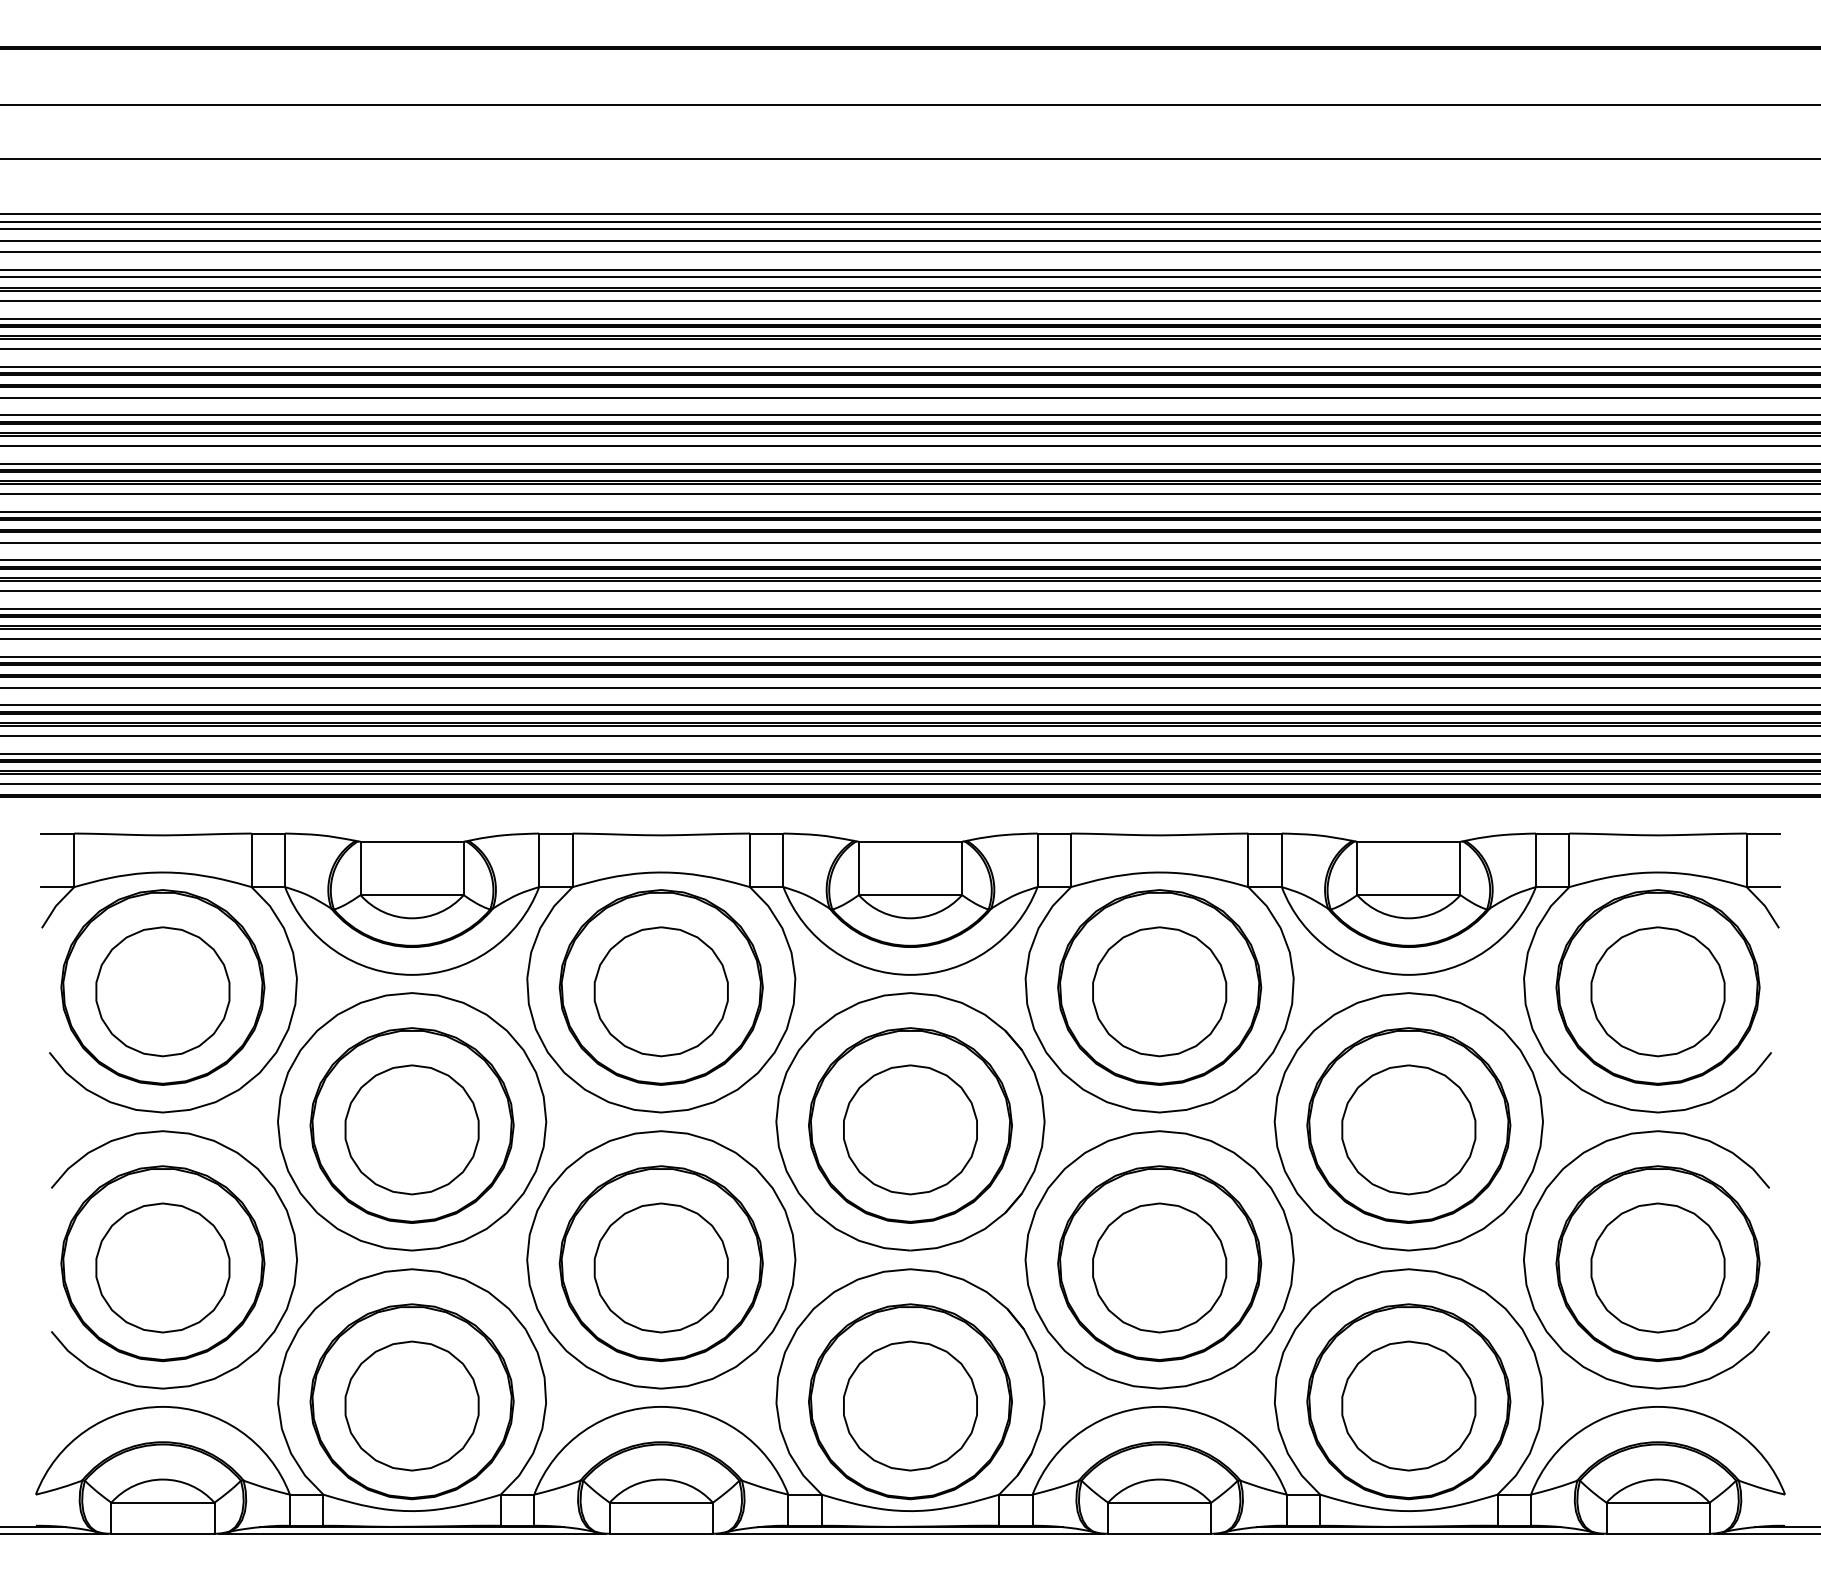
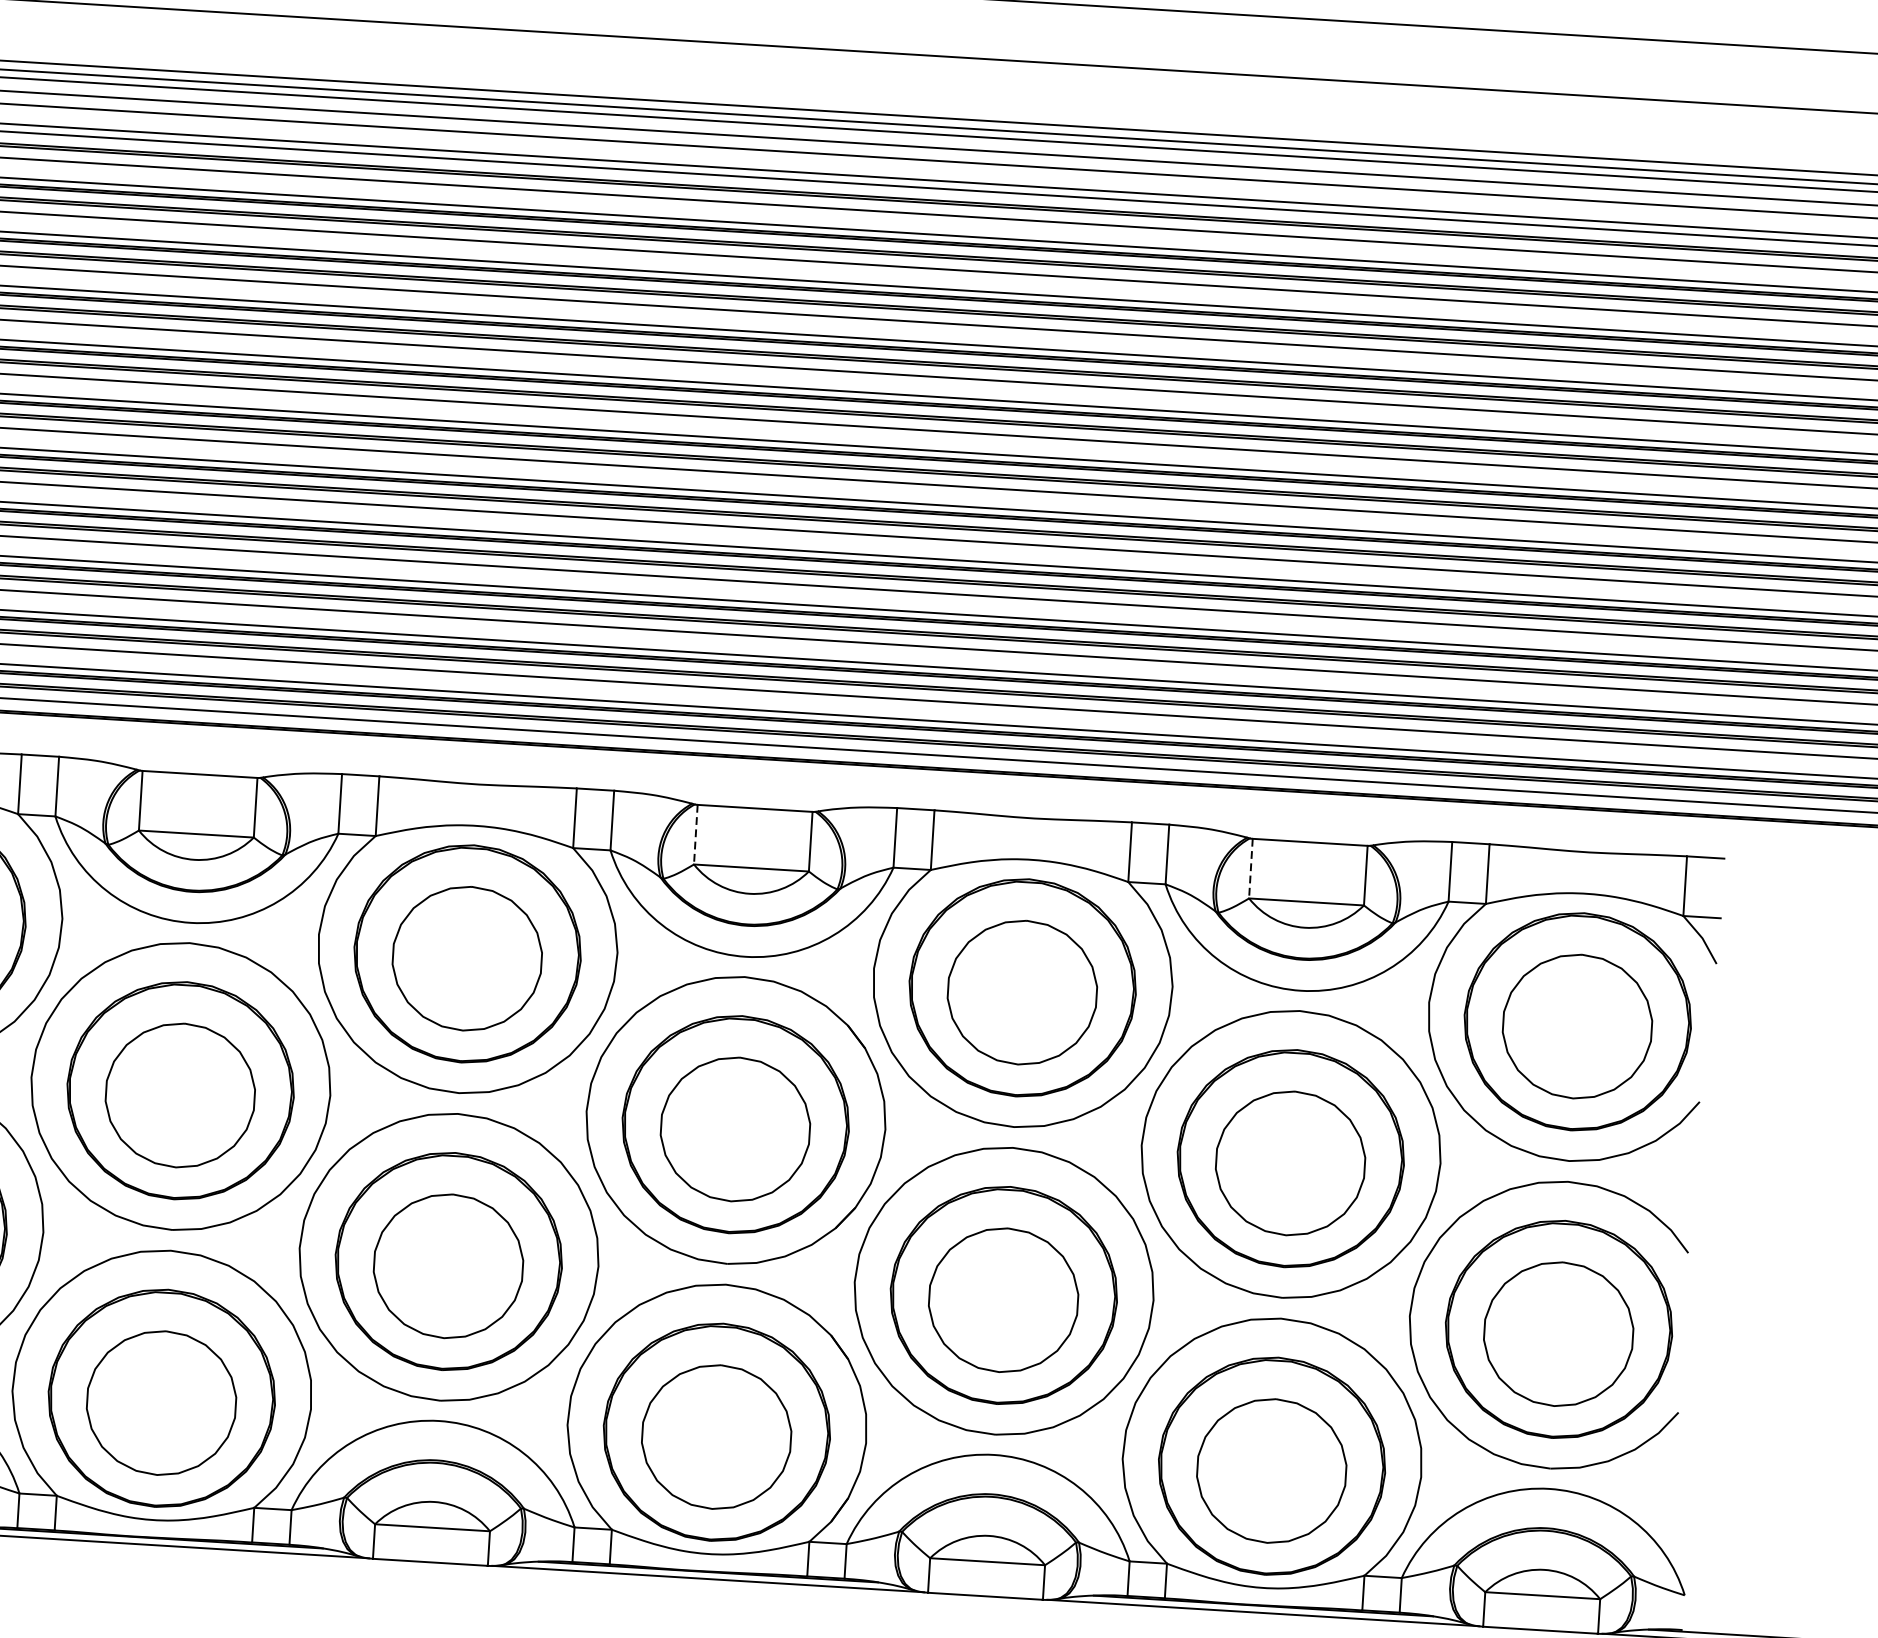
line: (858, 868) -> (695, 834), solid -> dashed
line: (1357, 868) -> (1251, 868), solid -> dashed

